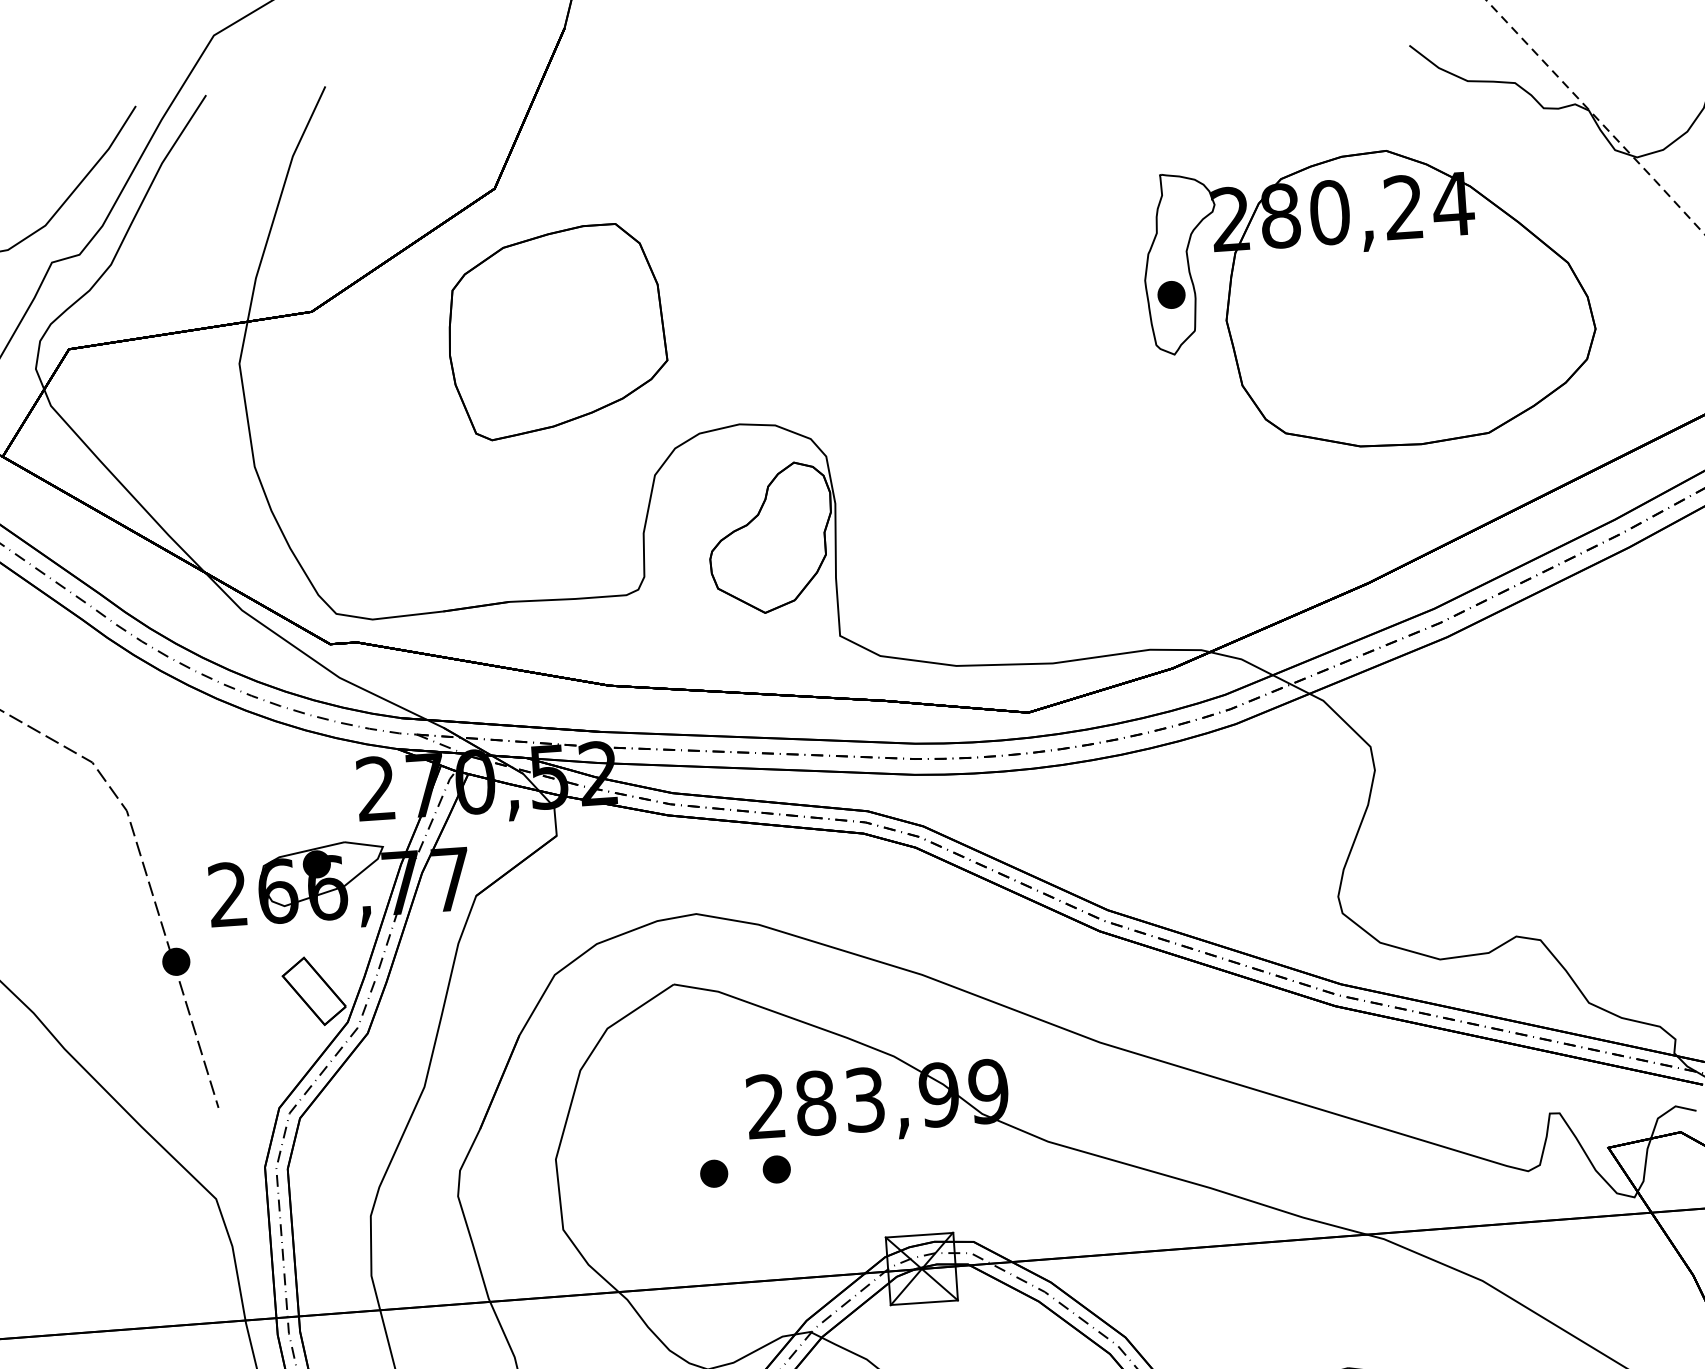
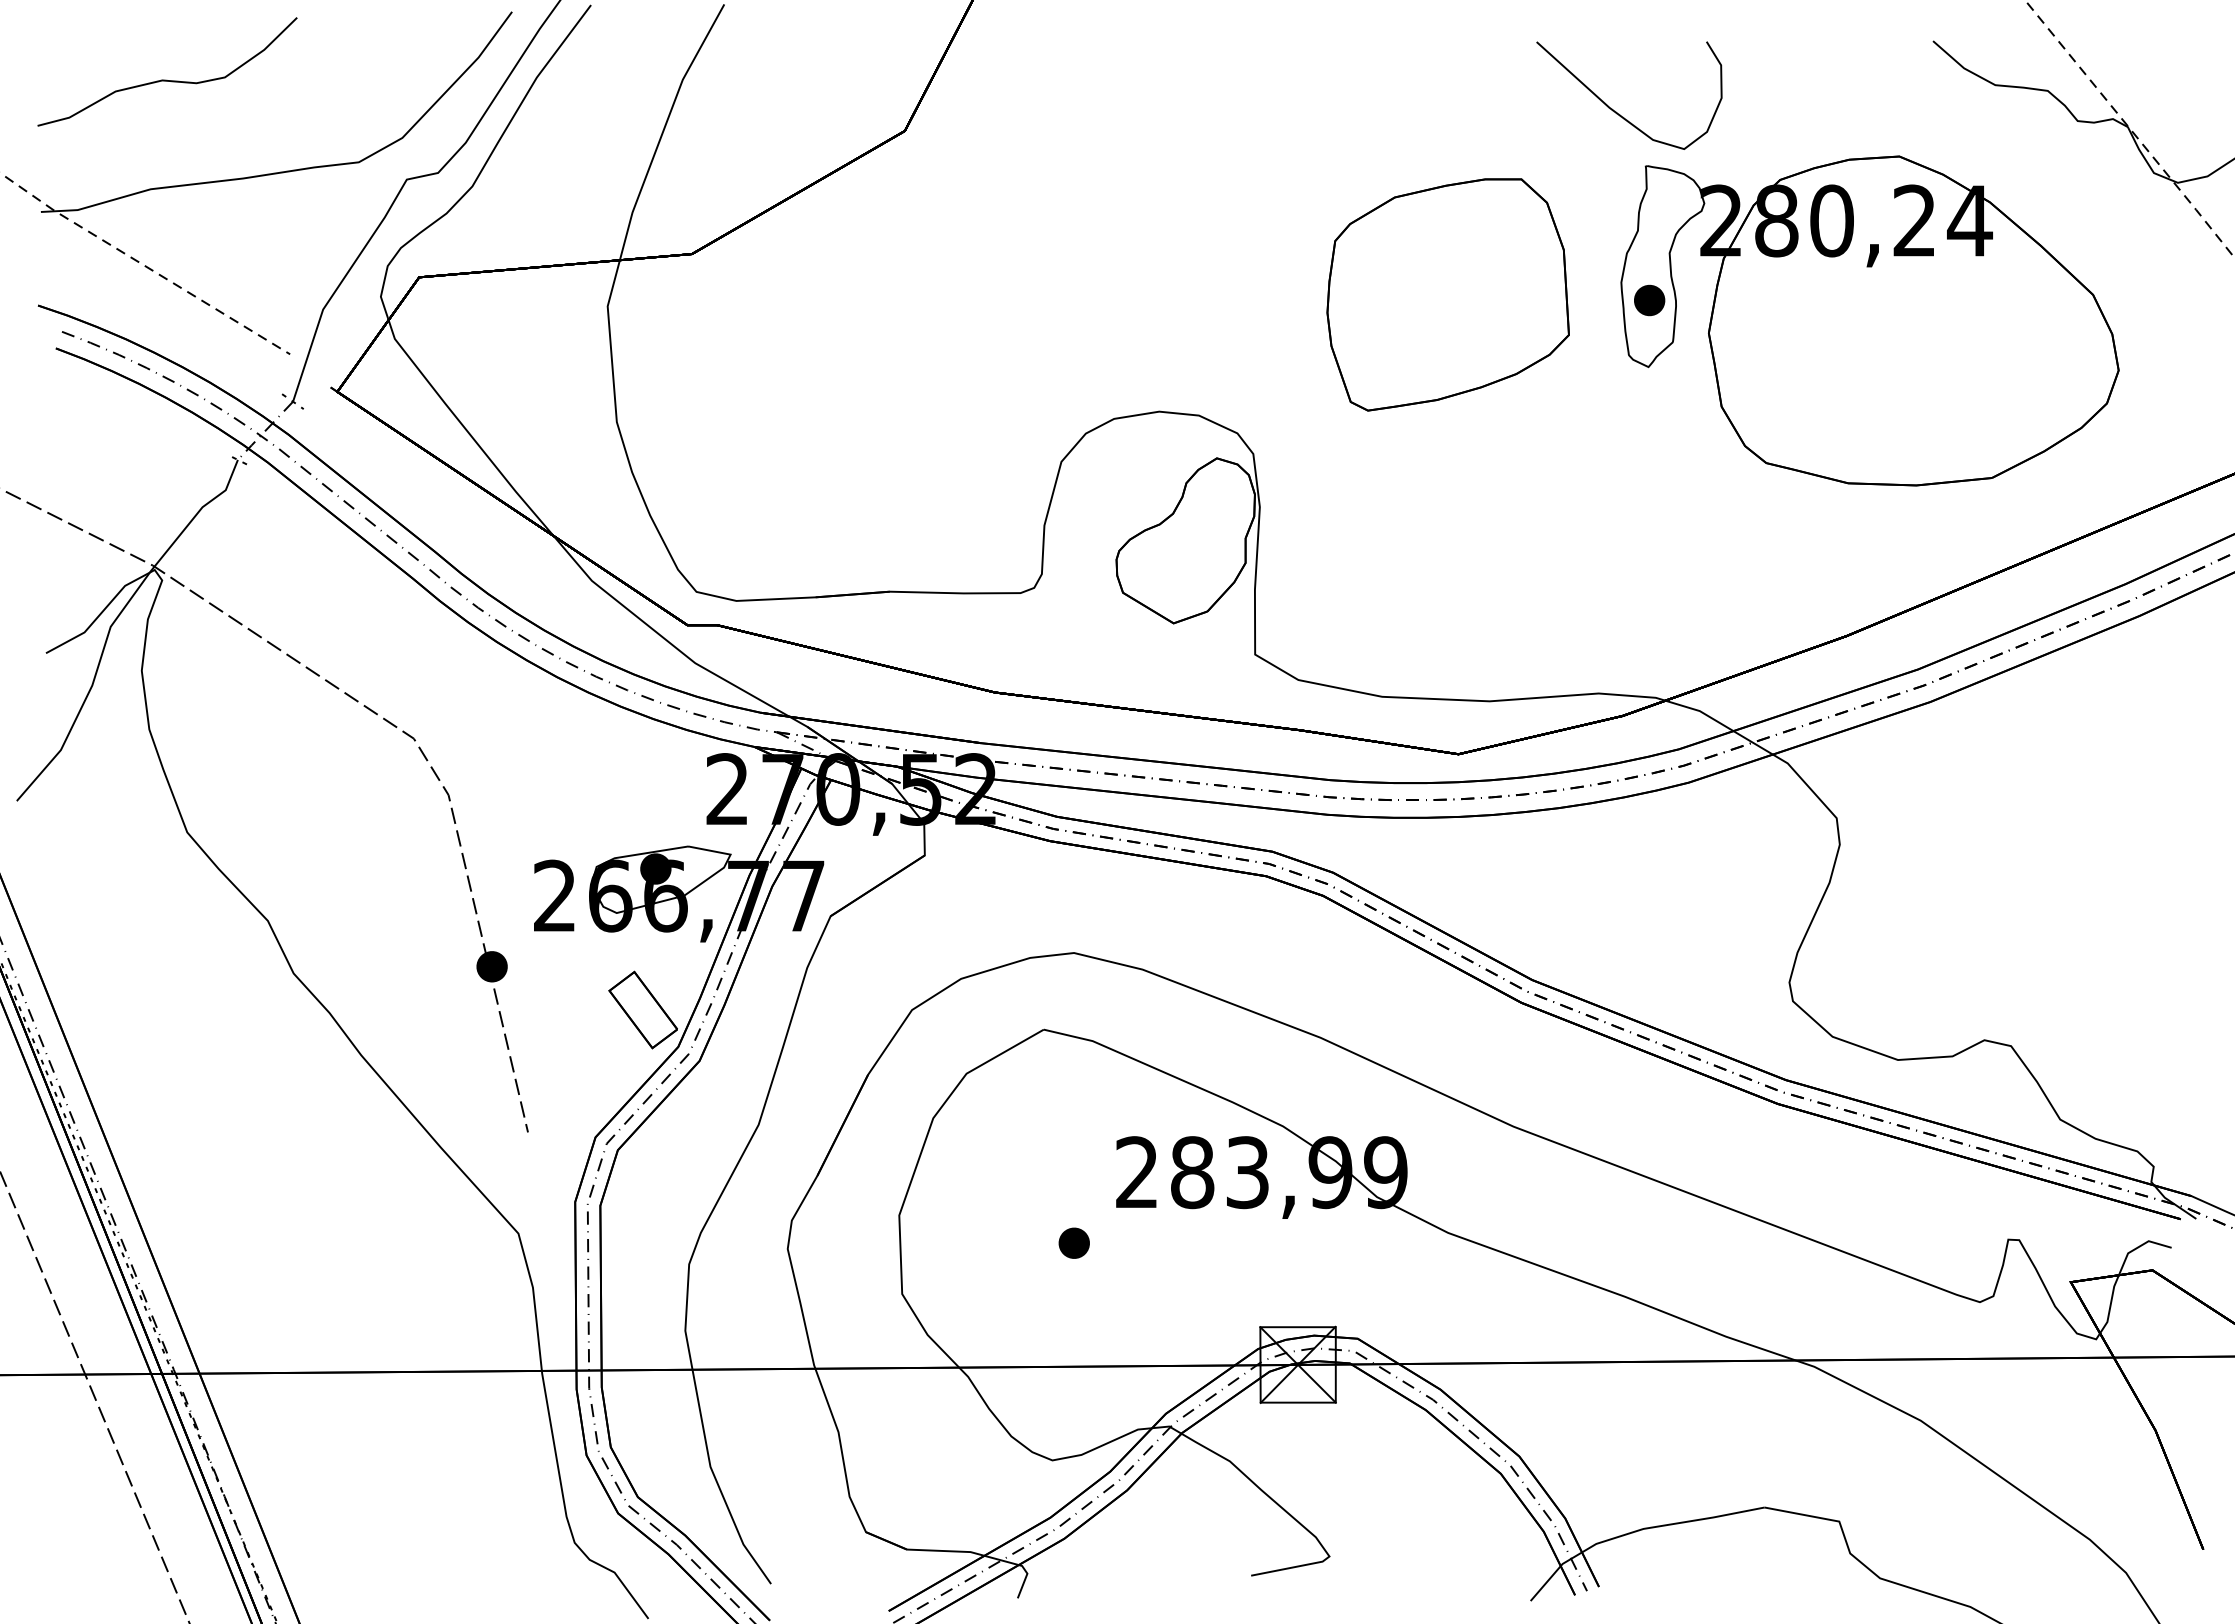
curve: (1130, 127) -> (1616, 111), added
part: (556, 331) -> (1447, 294), moved
part: (776, 1168) -> (1143, 1242), removed

